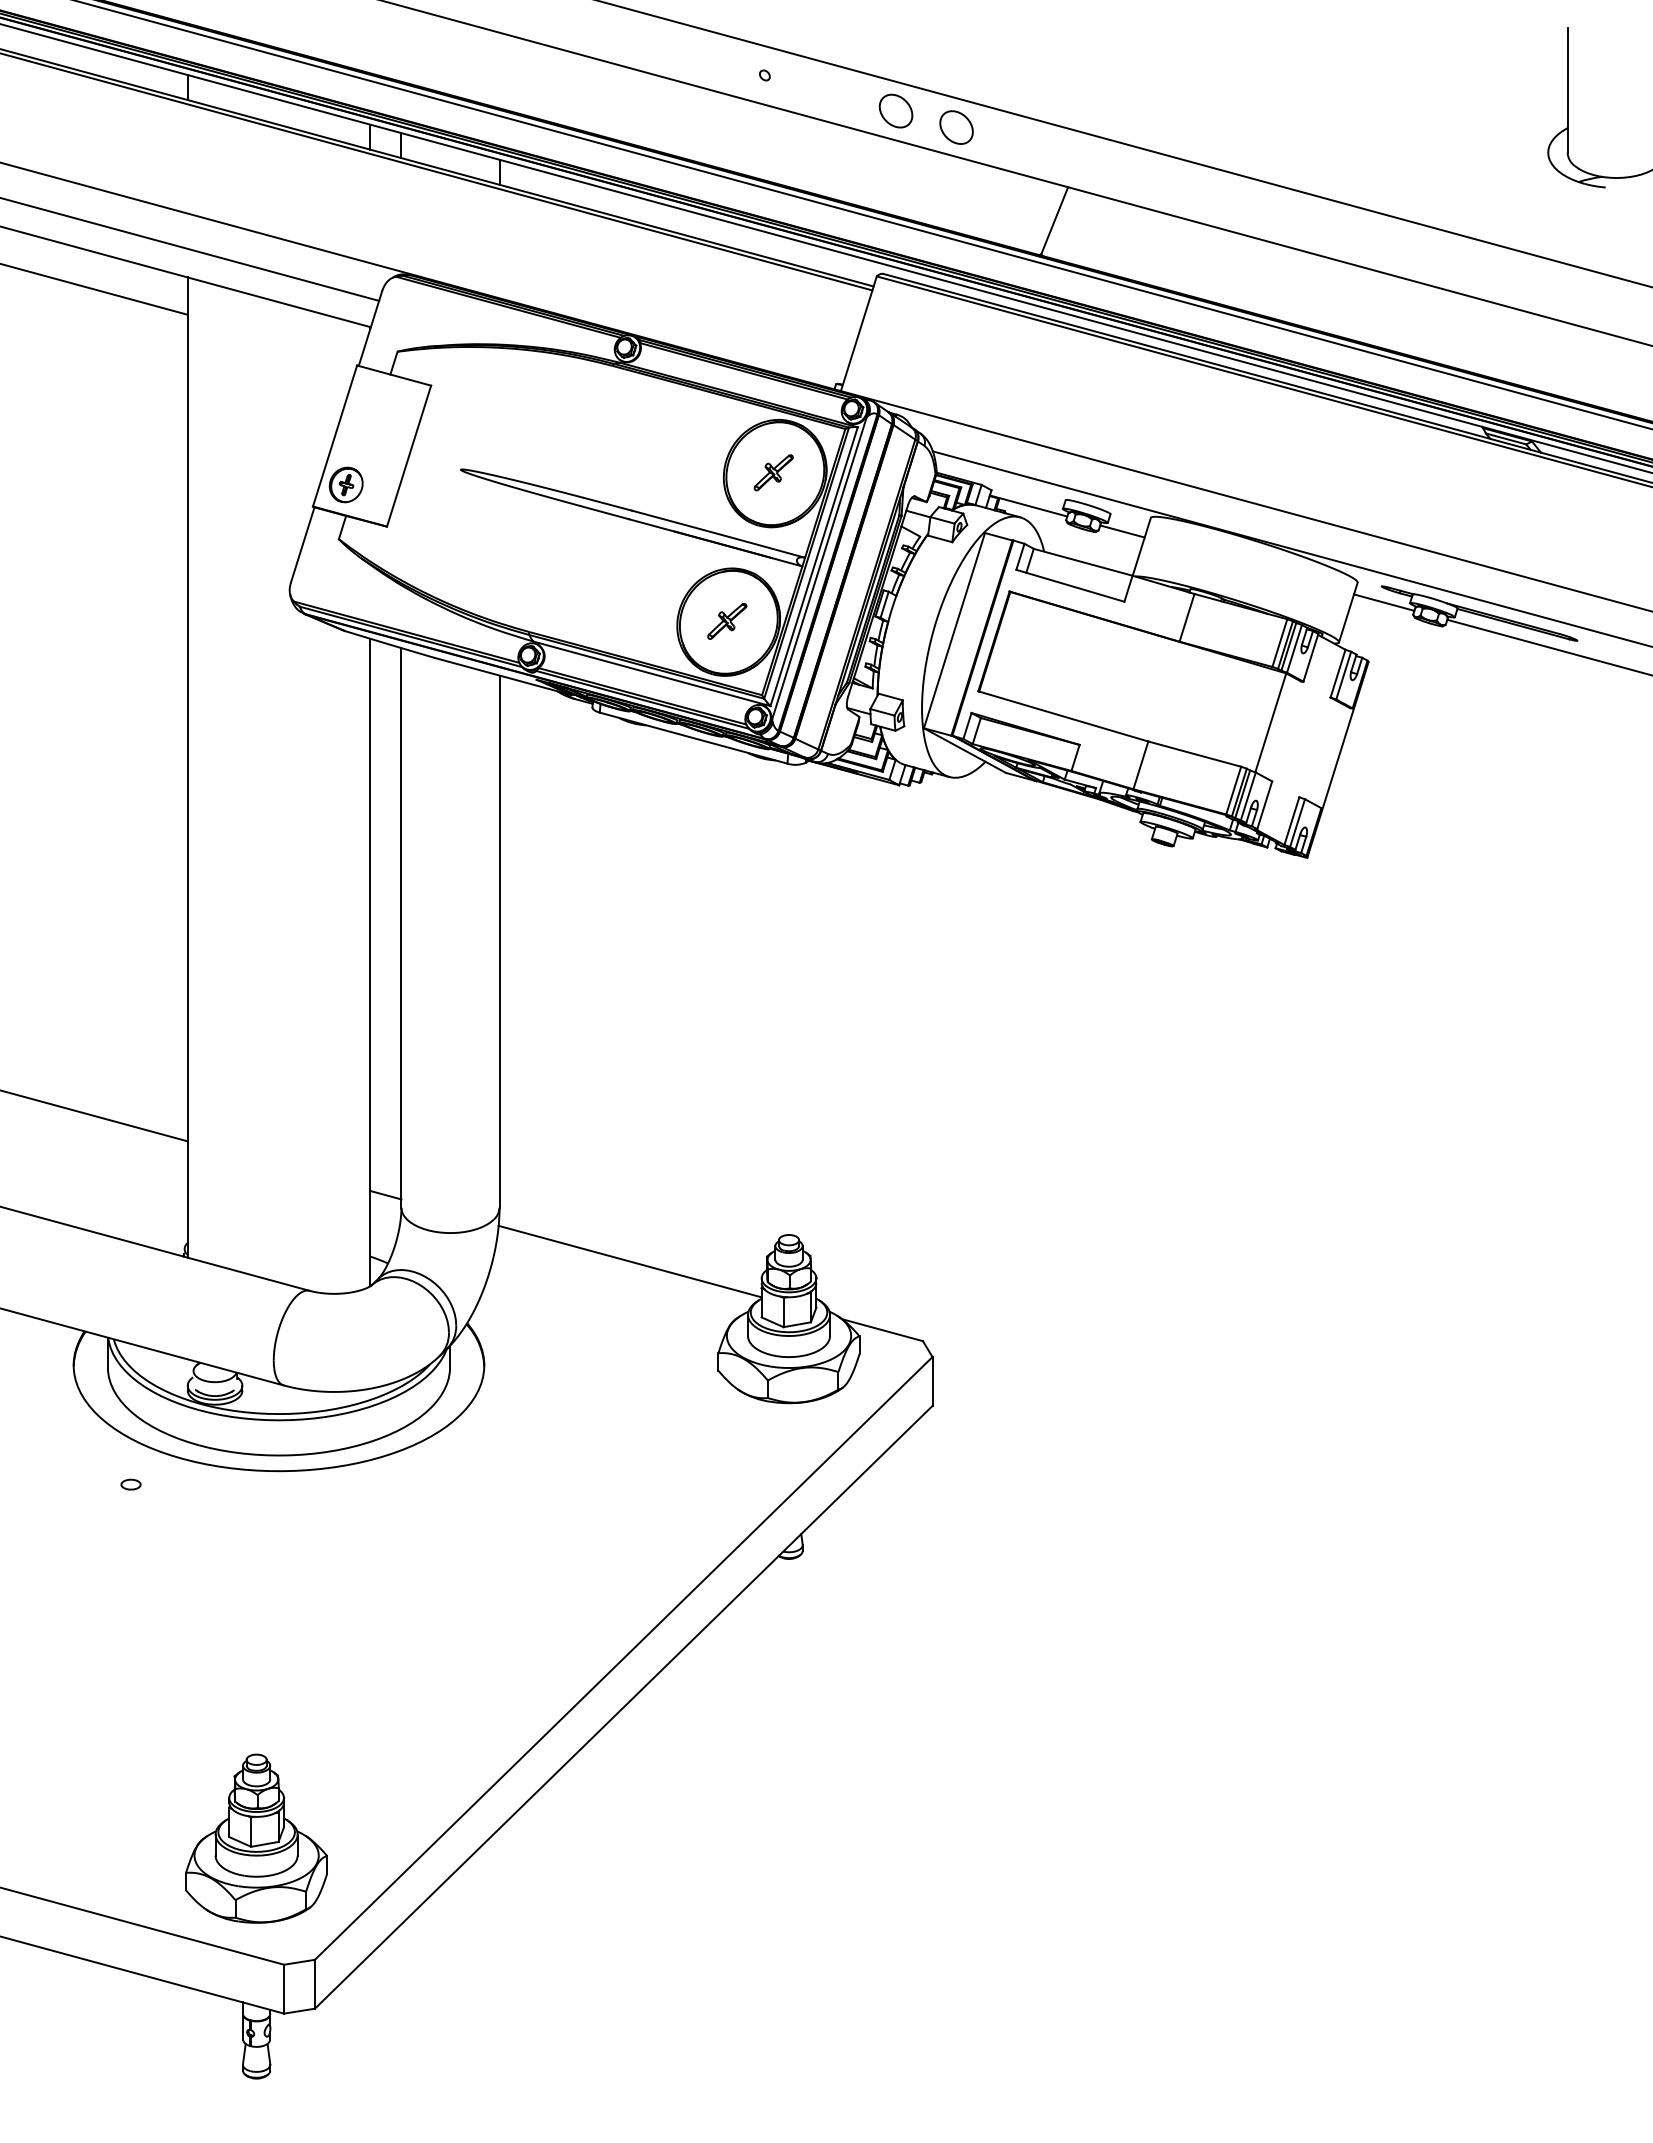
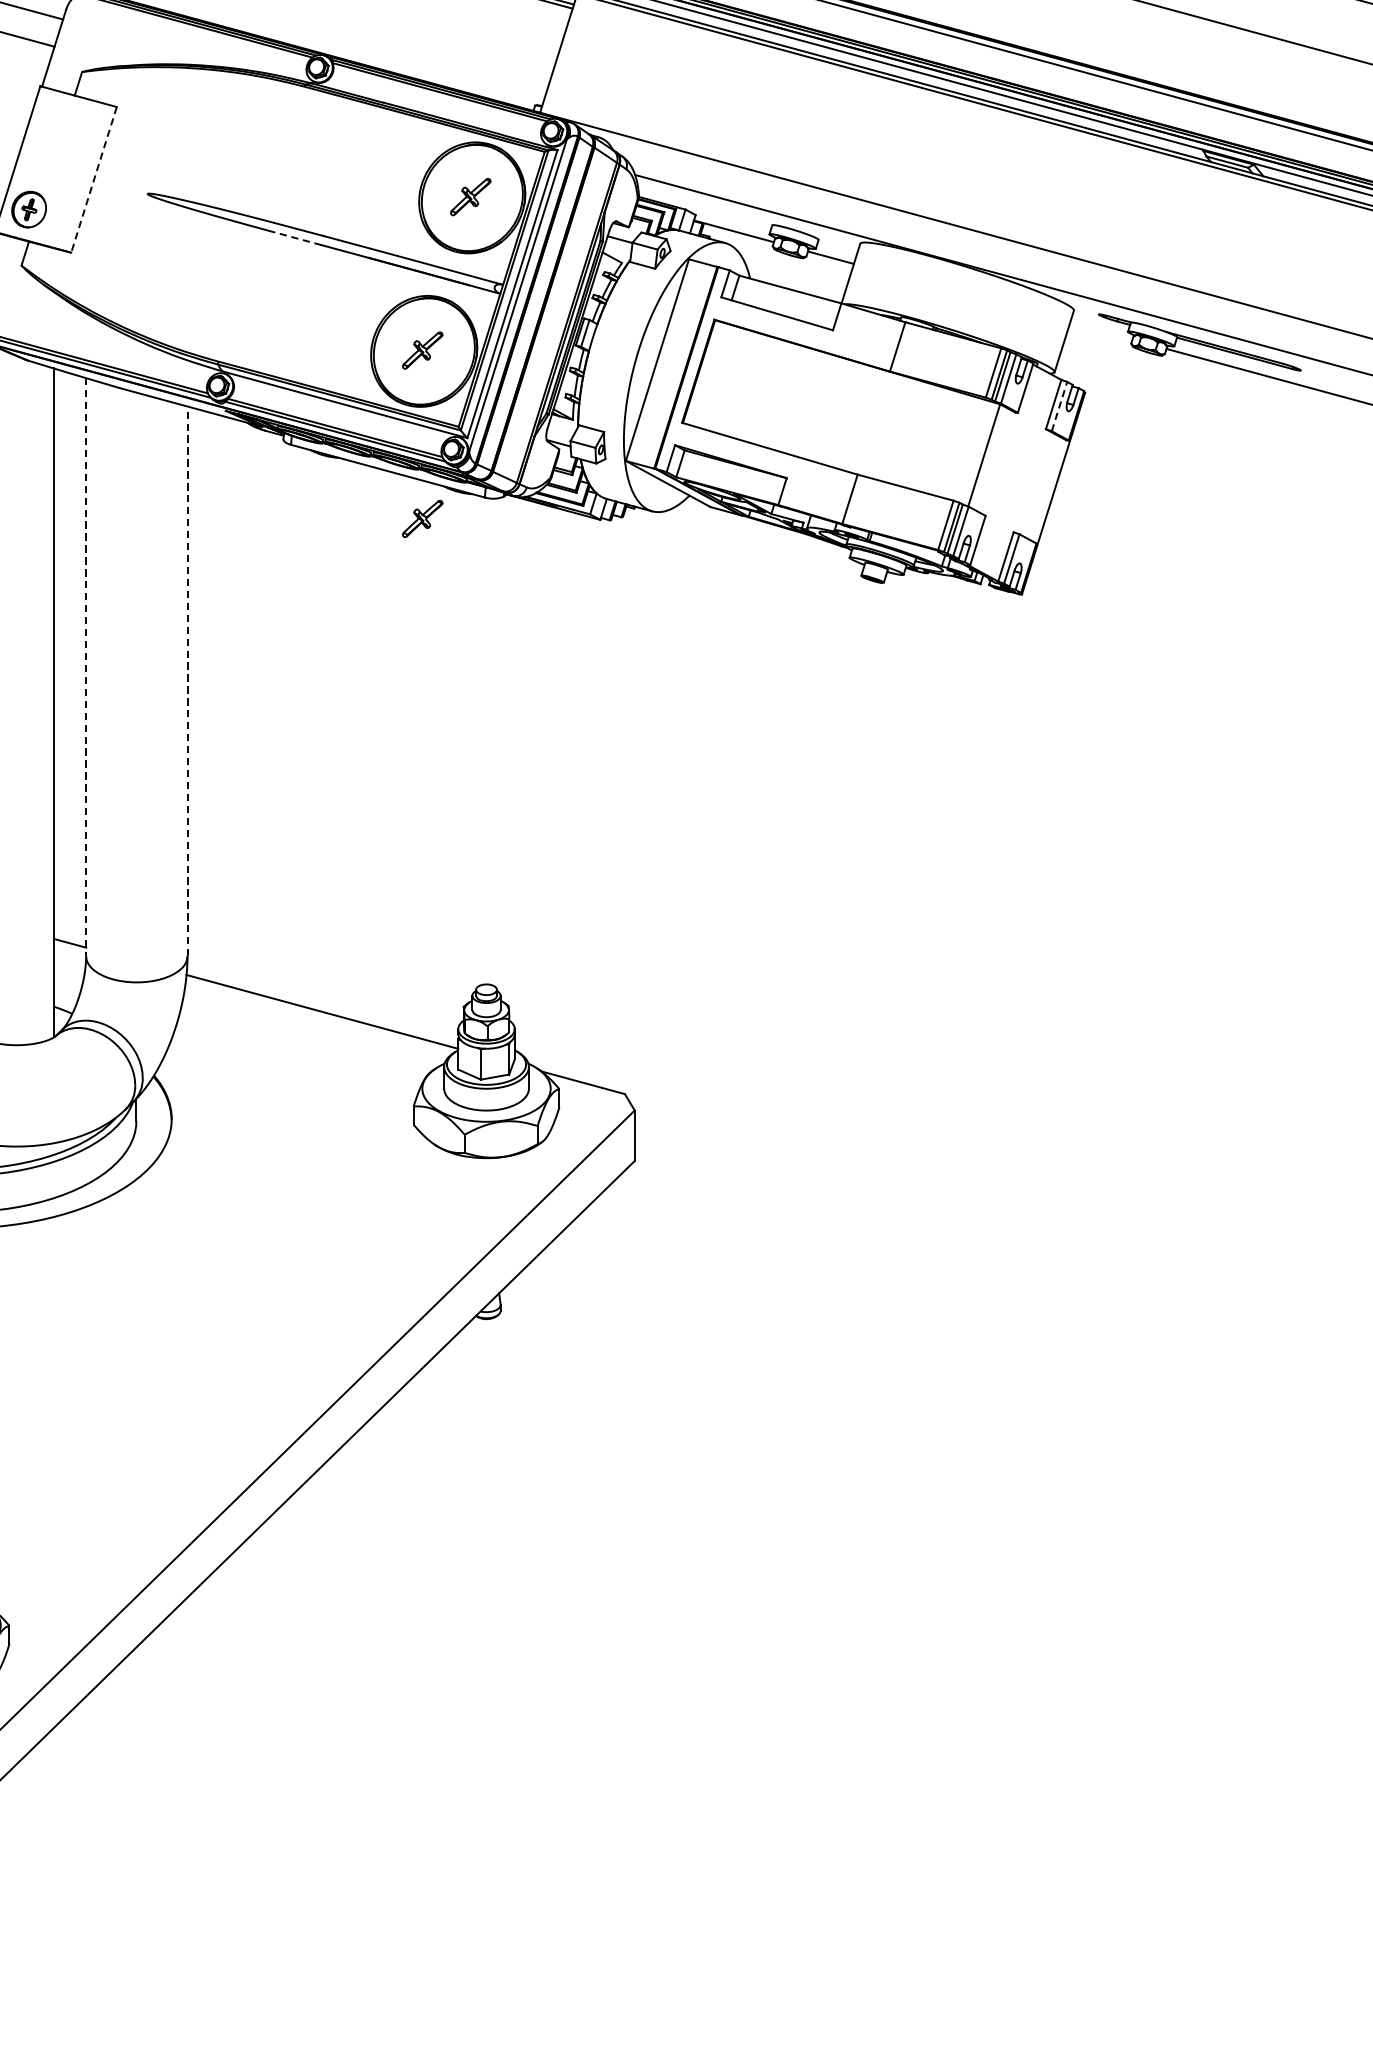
line: (409, 456) -> (94, 180), solid -> dashed
line: (605, 512) -> (296, 238), solid -> dashed
line: (1384, 602) -> (1101, 331), removed
line: (1343, 675) -> (1059, 406), solid -> dashed
part: (727, 784) -> (422, 519), added
line: (401, 927) -> (86, 666), solid -> dashed
line: (499, 941) -> (187, 681), solid -> dashed

